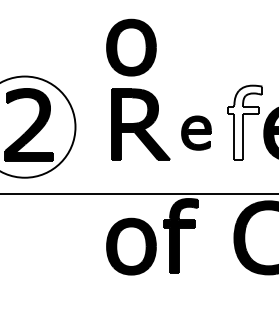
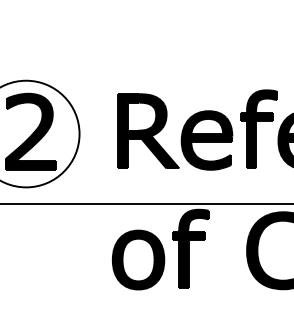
part: (131, 47) -> (138, 50), removed
fill: (245, 122) -> (258, 129), added
part: (196, 132) -> (207, 139), size x1.67

